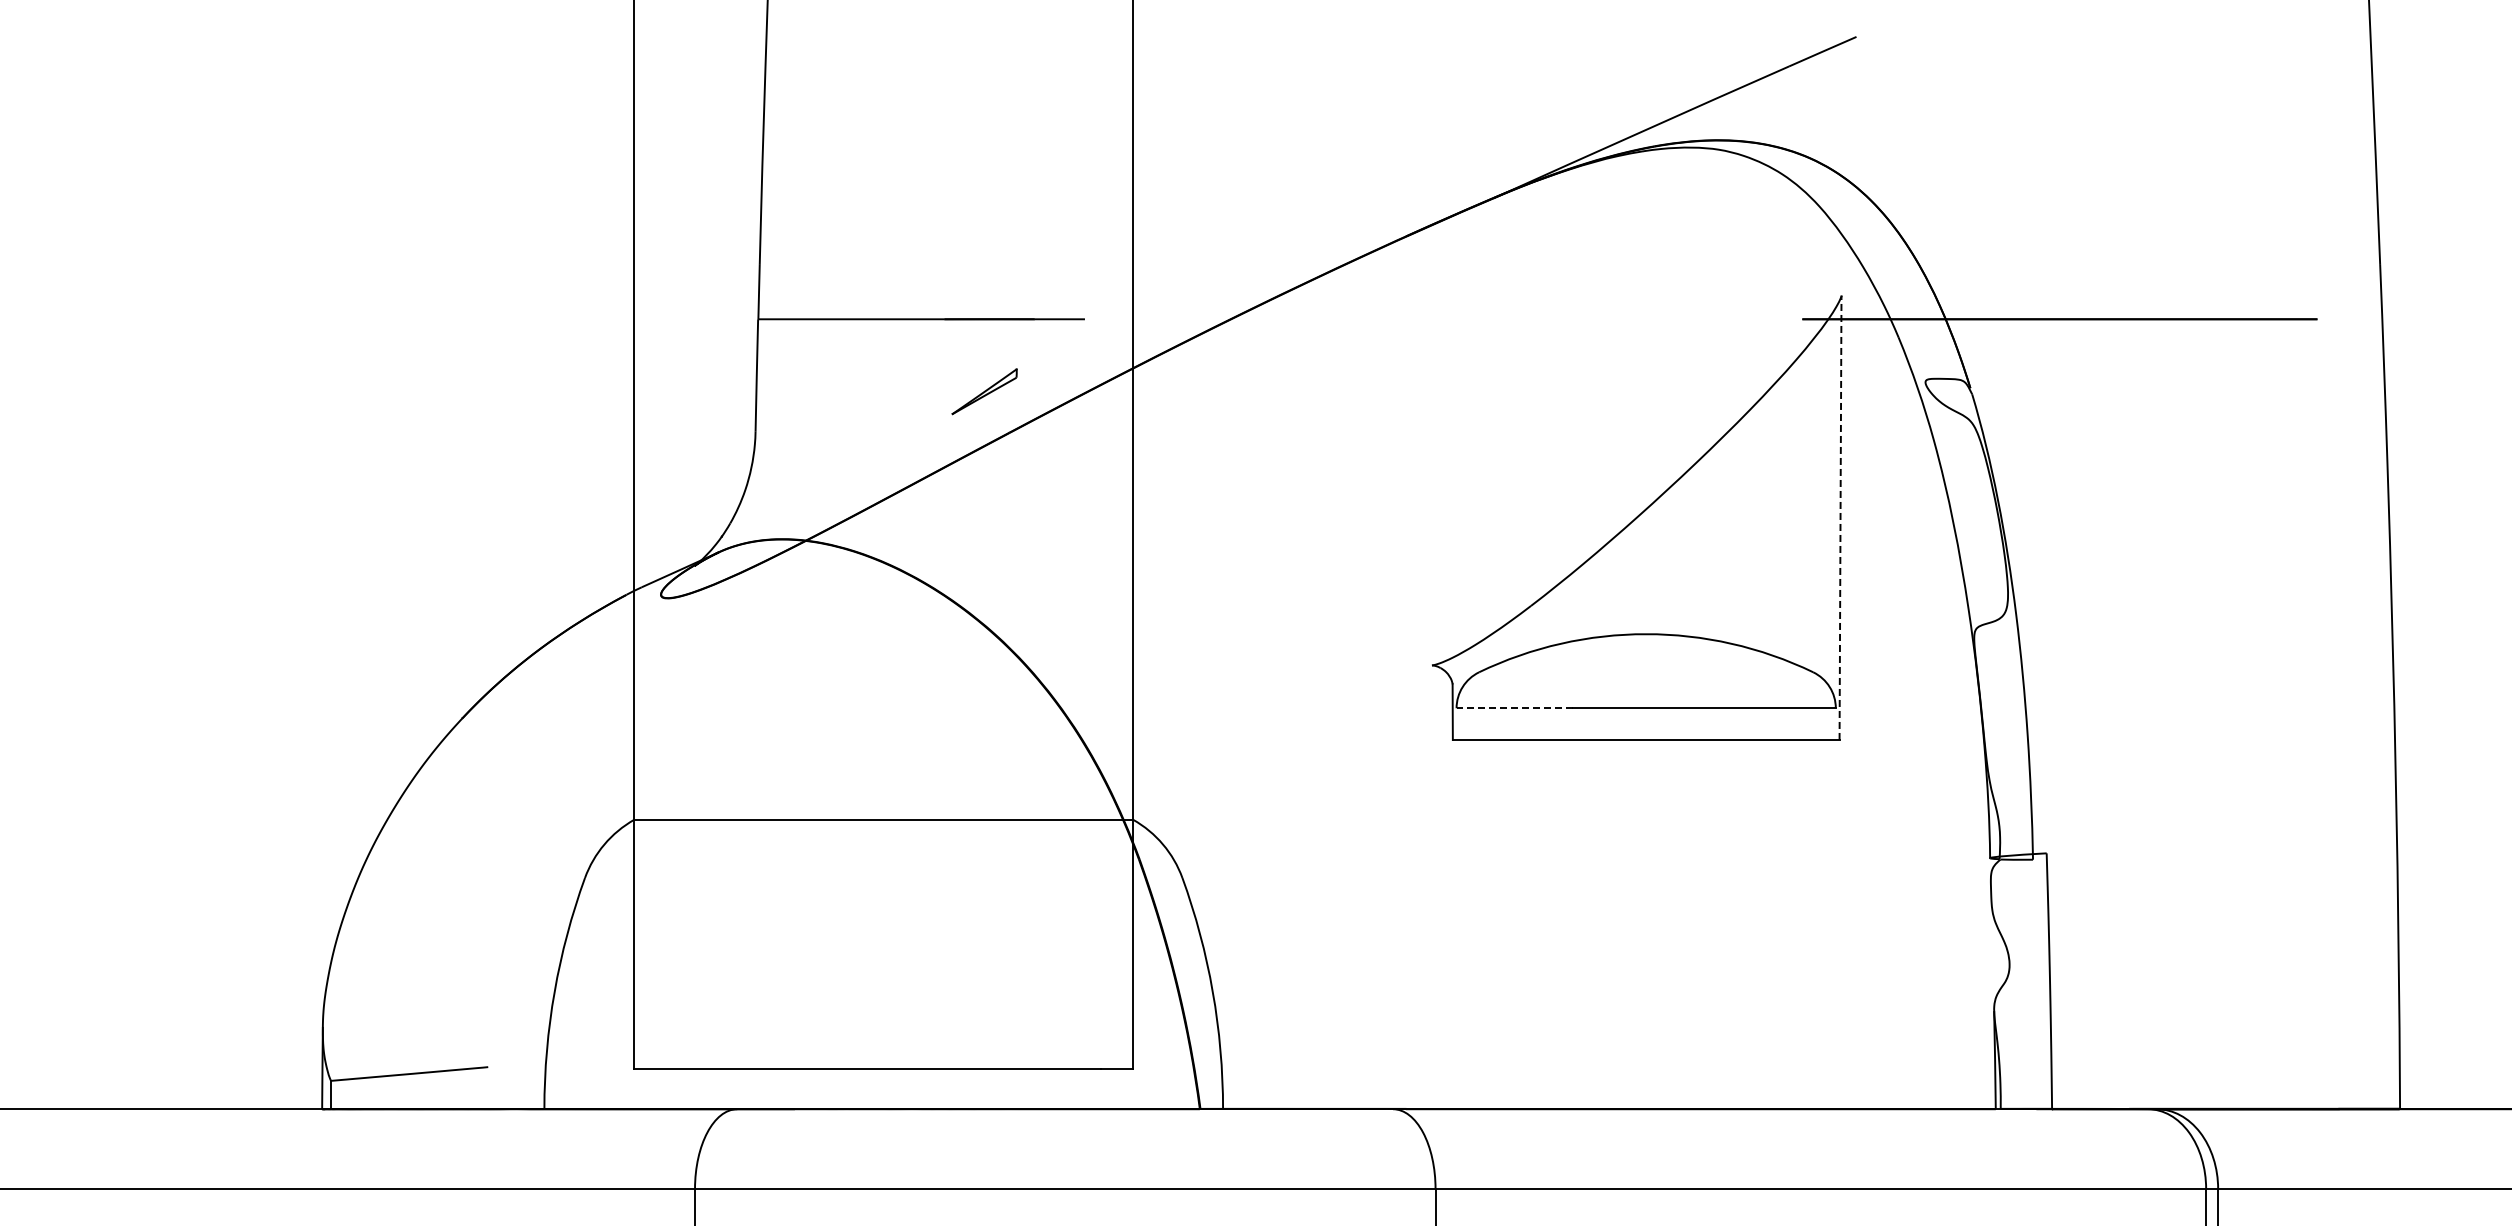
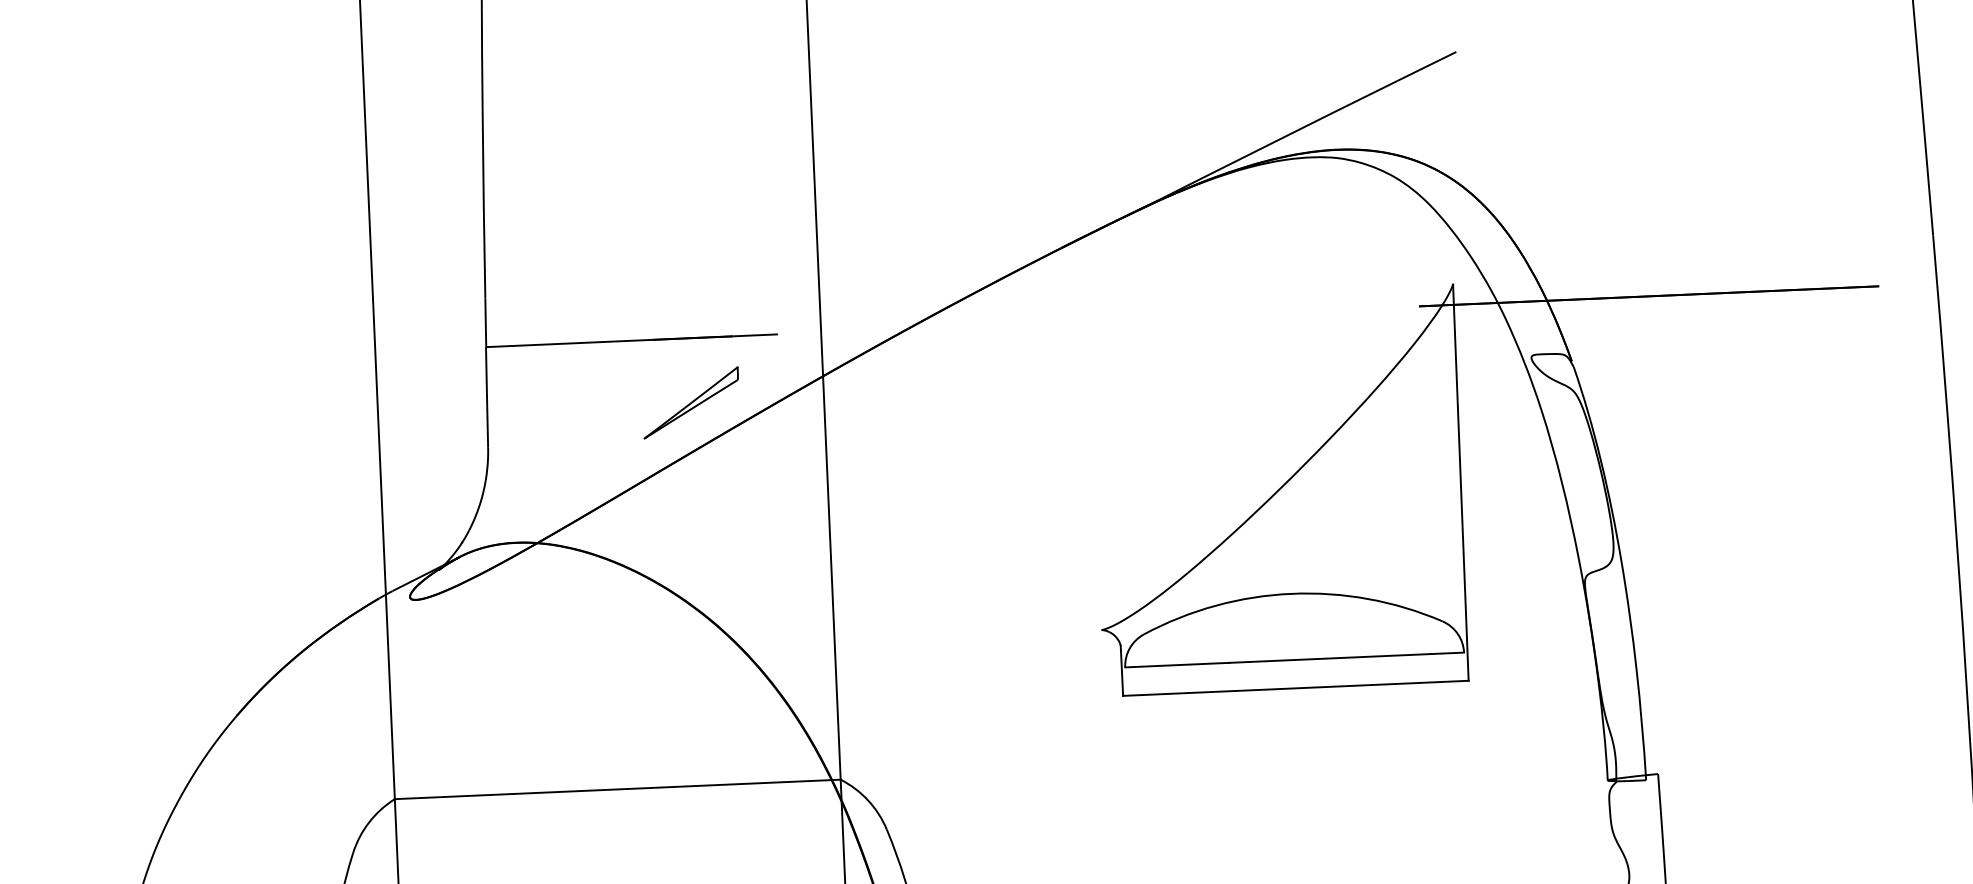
part: (984, 391) -> (691, 402), size x1.67
line: (1840, 519) -> (1460, 483), dashed -> solid
line: (1514, 708) -> (1176, 665), dashed -> solid

